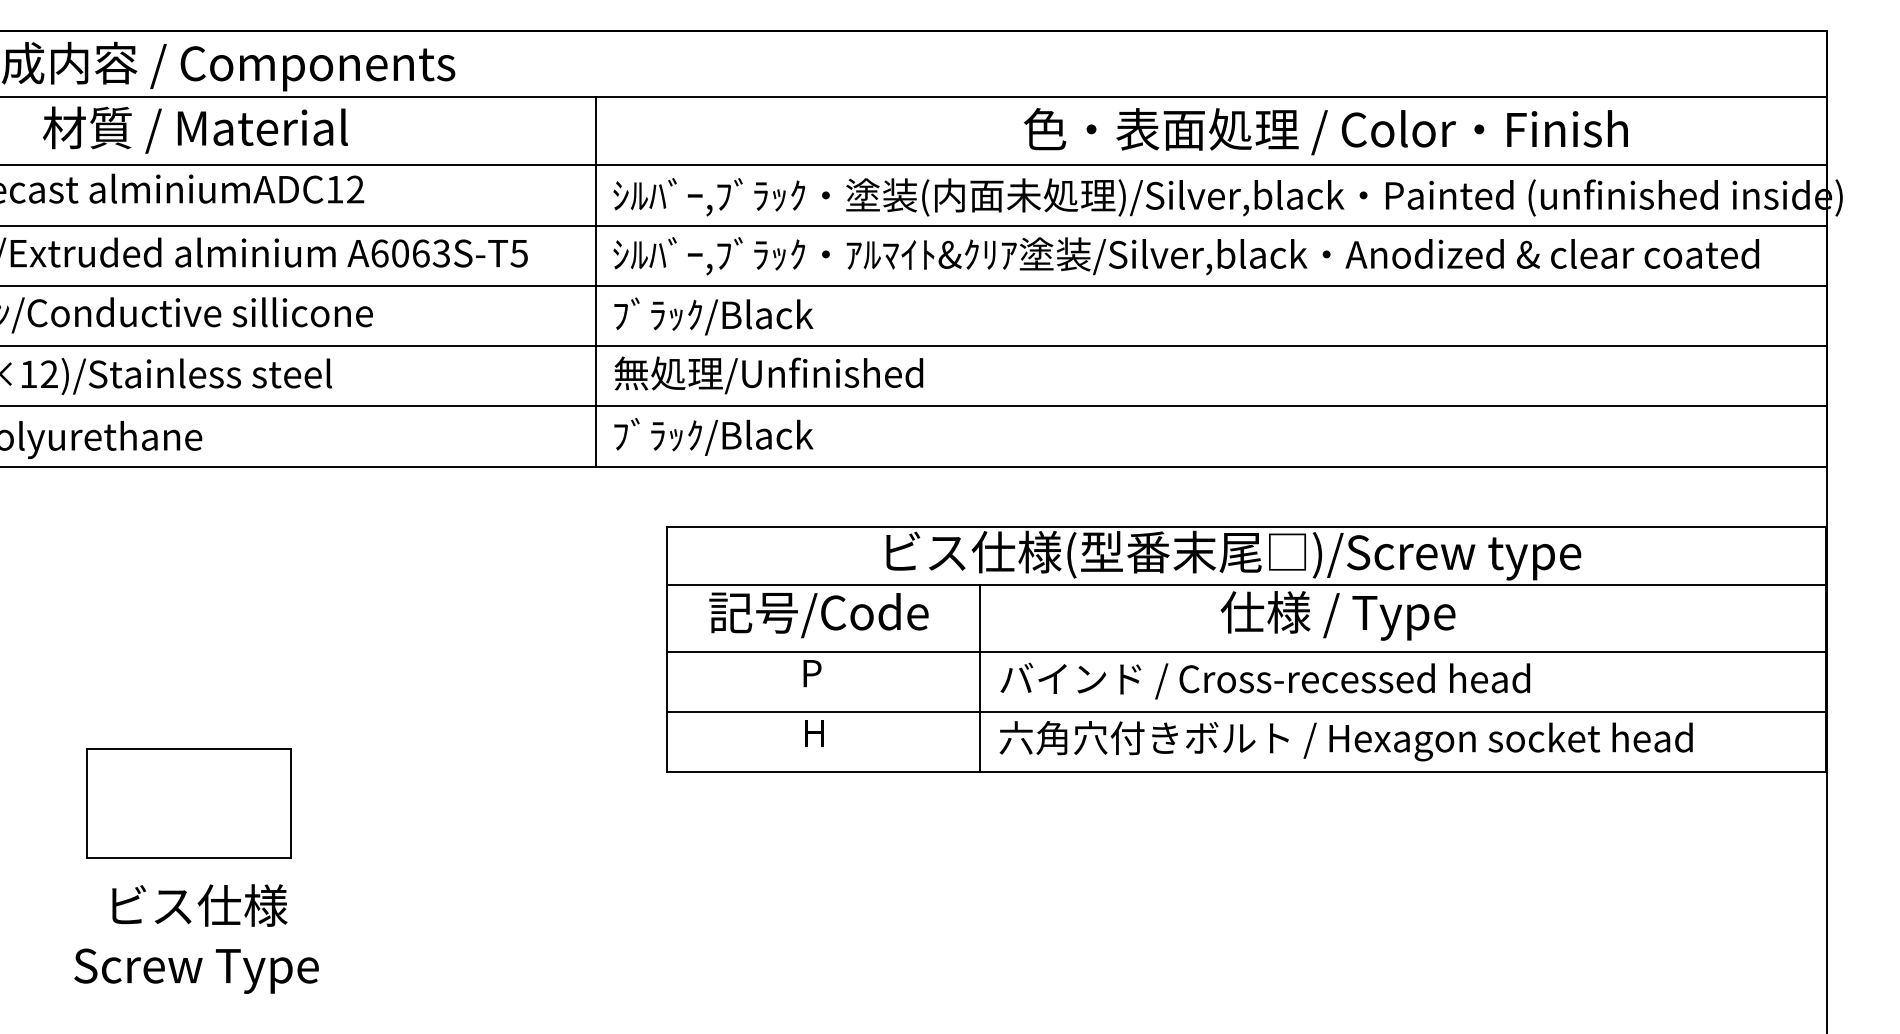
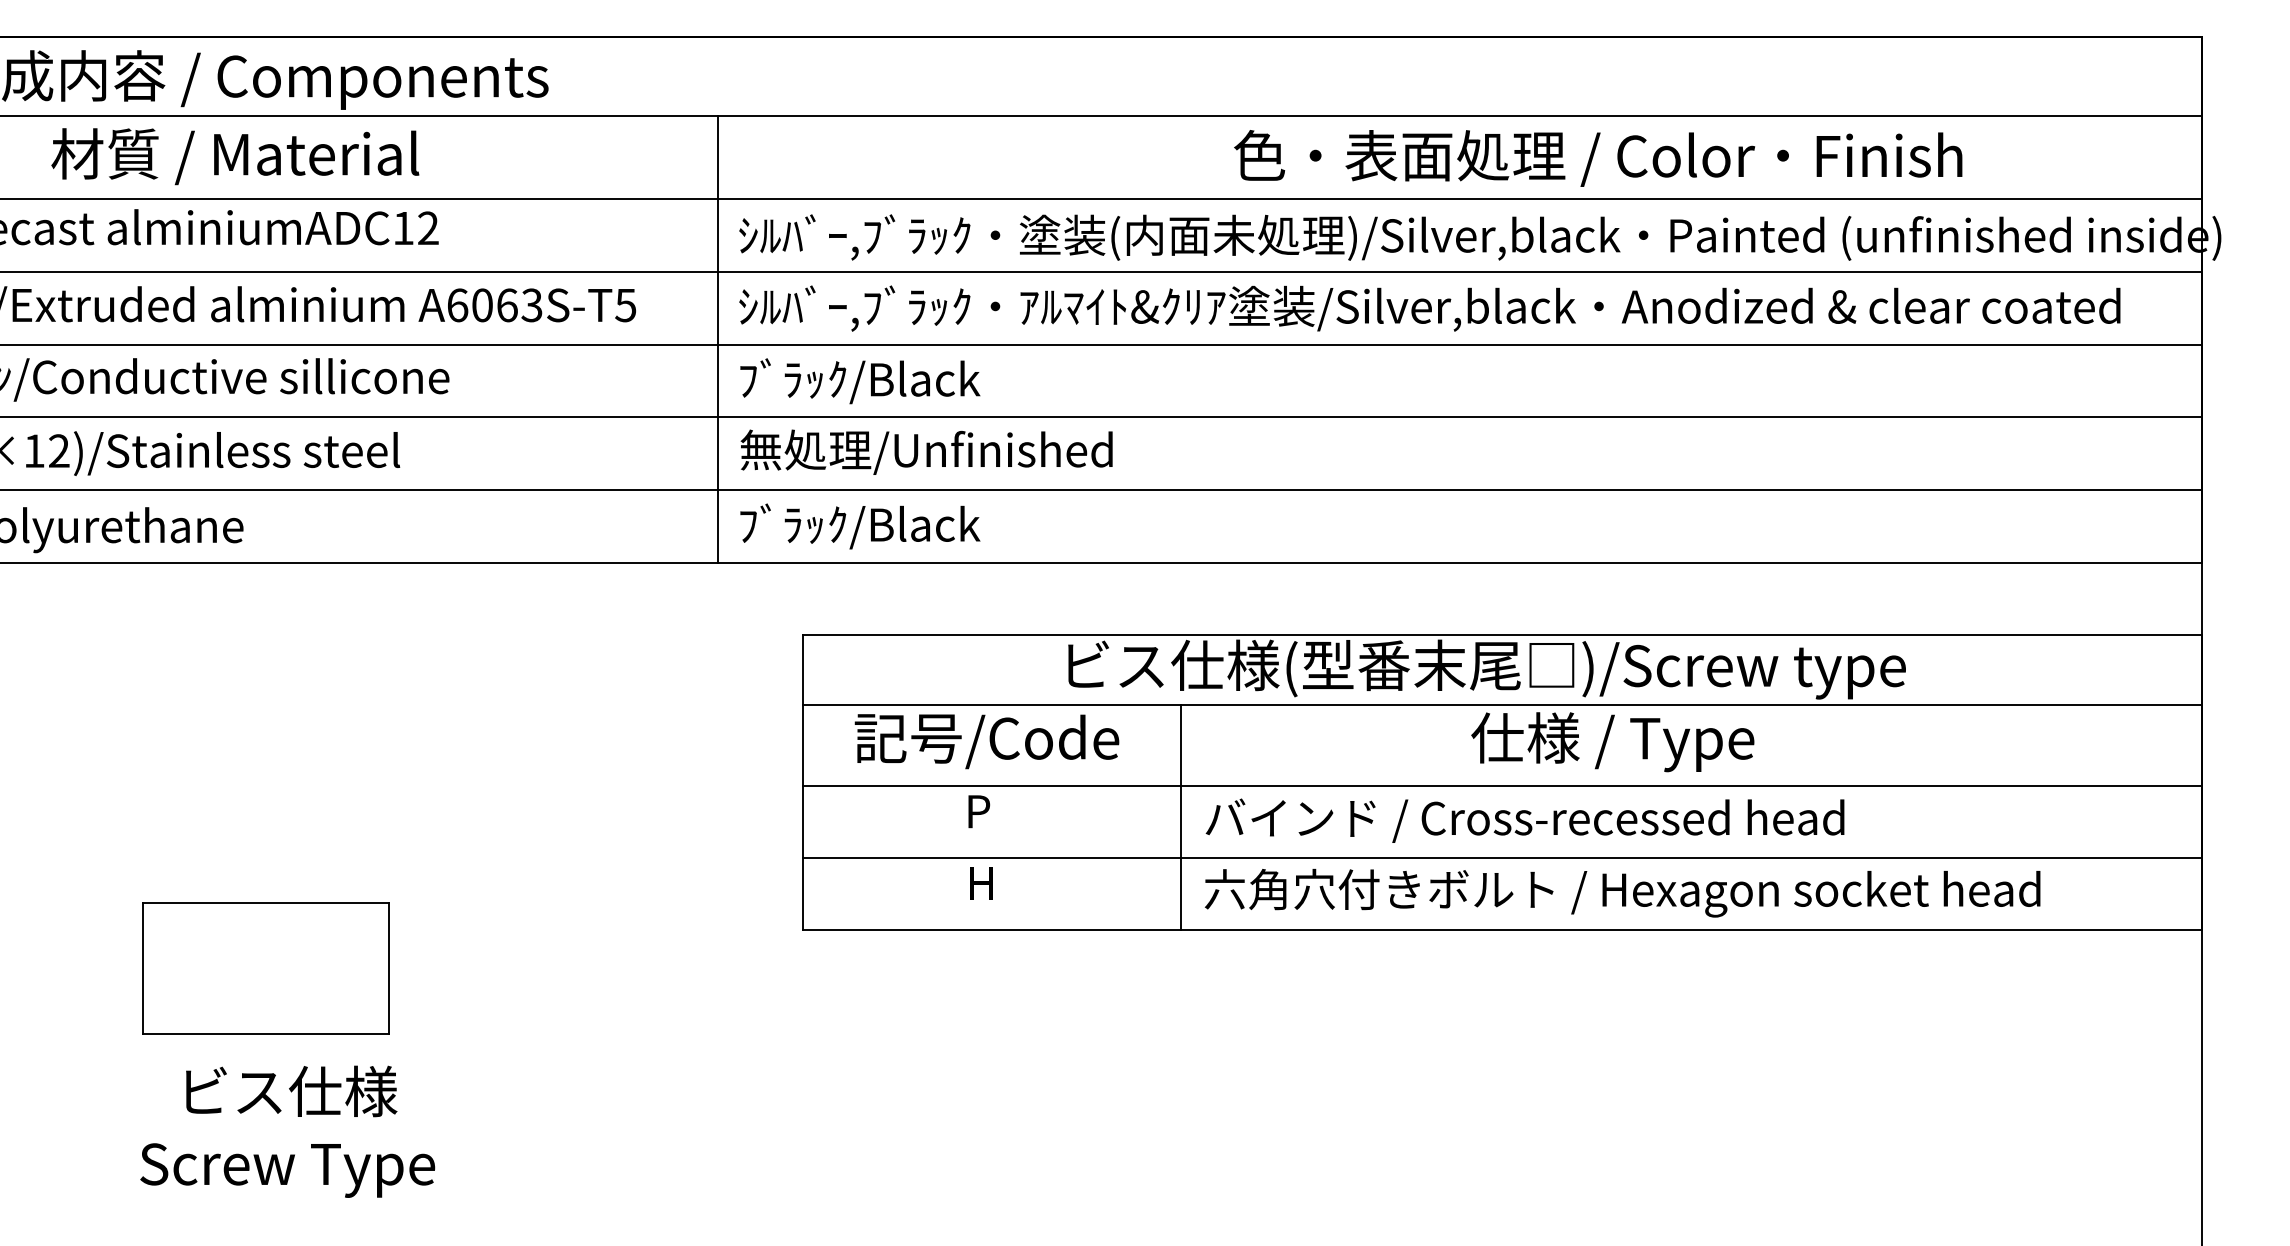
part: (188, 803) -> (265, 968), moved
text: (196, 938) -> (287, 1131), moved

